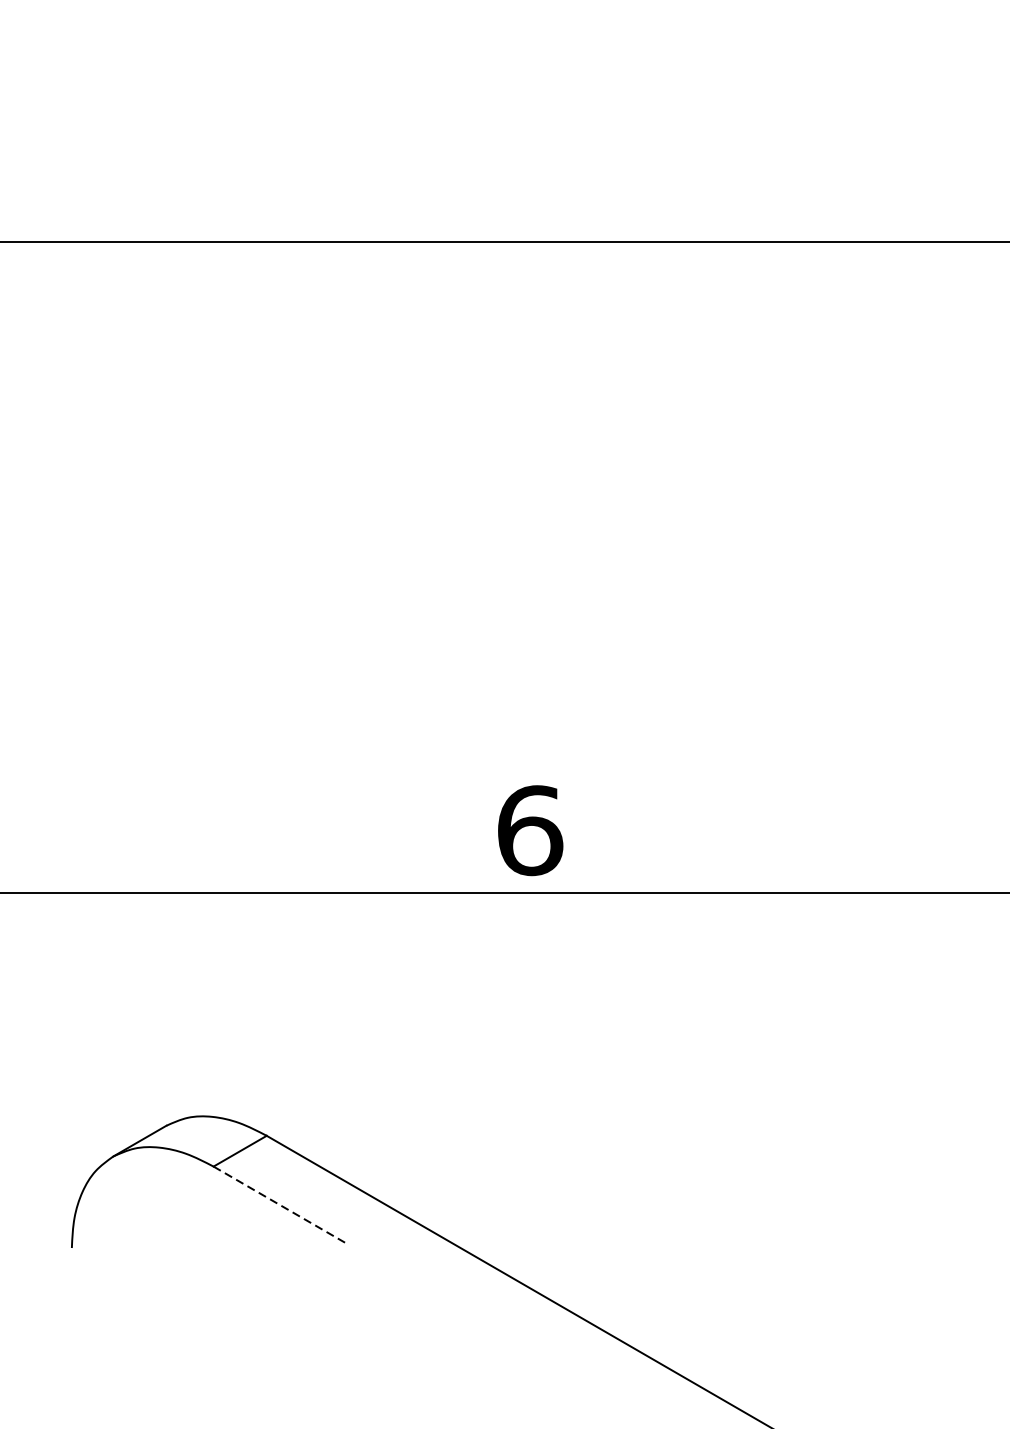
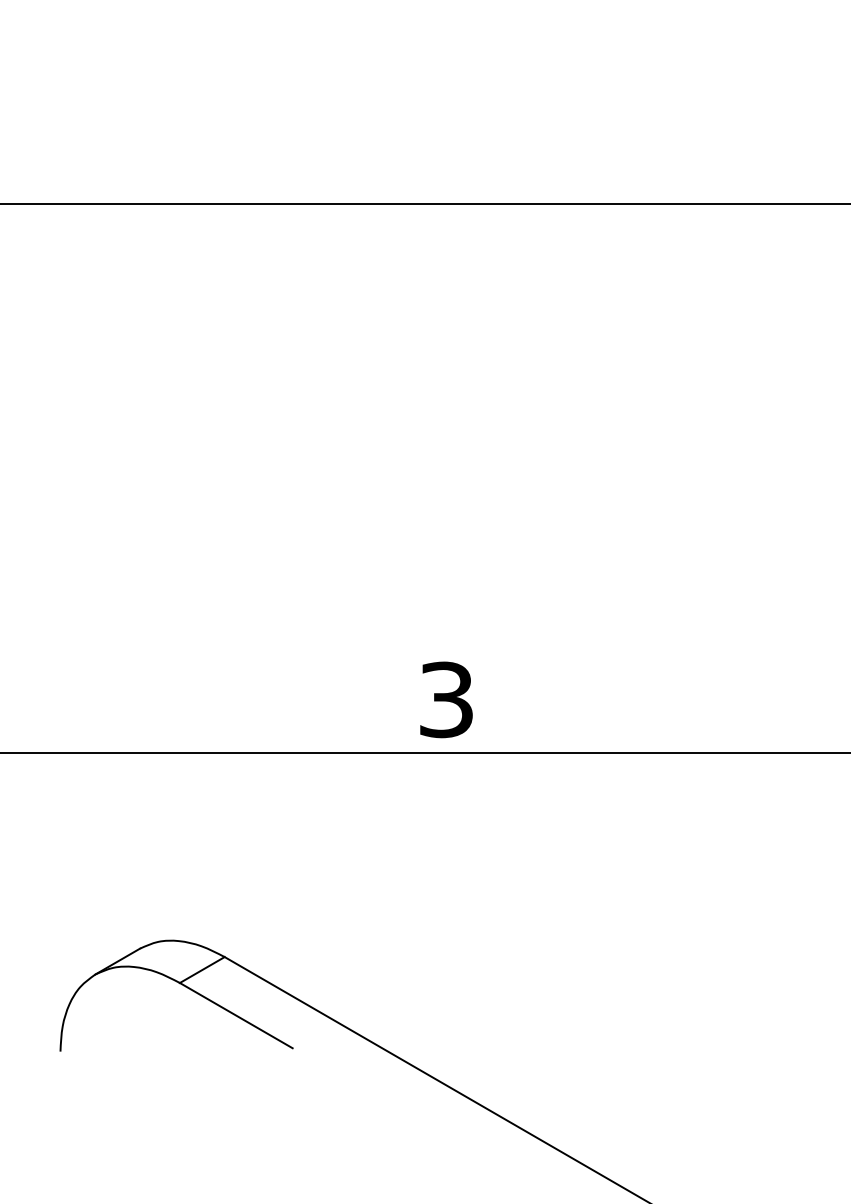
text: (529, 830) -> (446, 699), 6 -> 3
line: (280, 1205) -> (236, 1015), dashed -> solid

